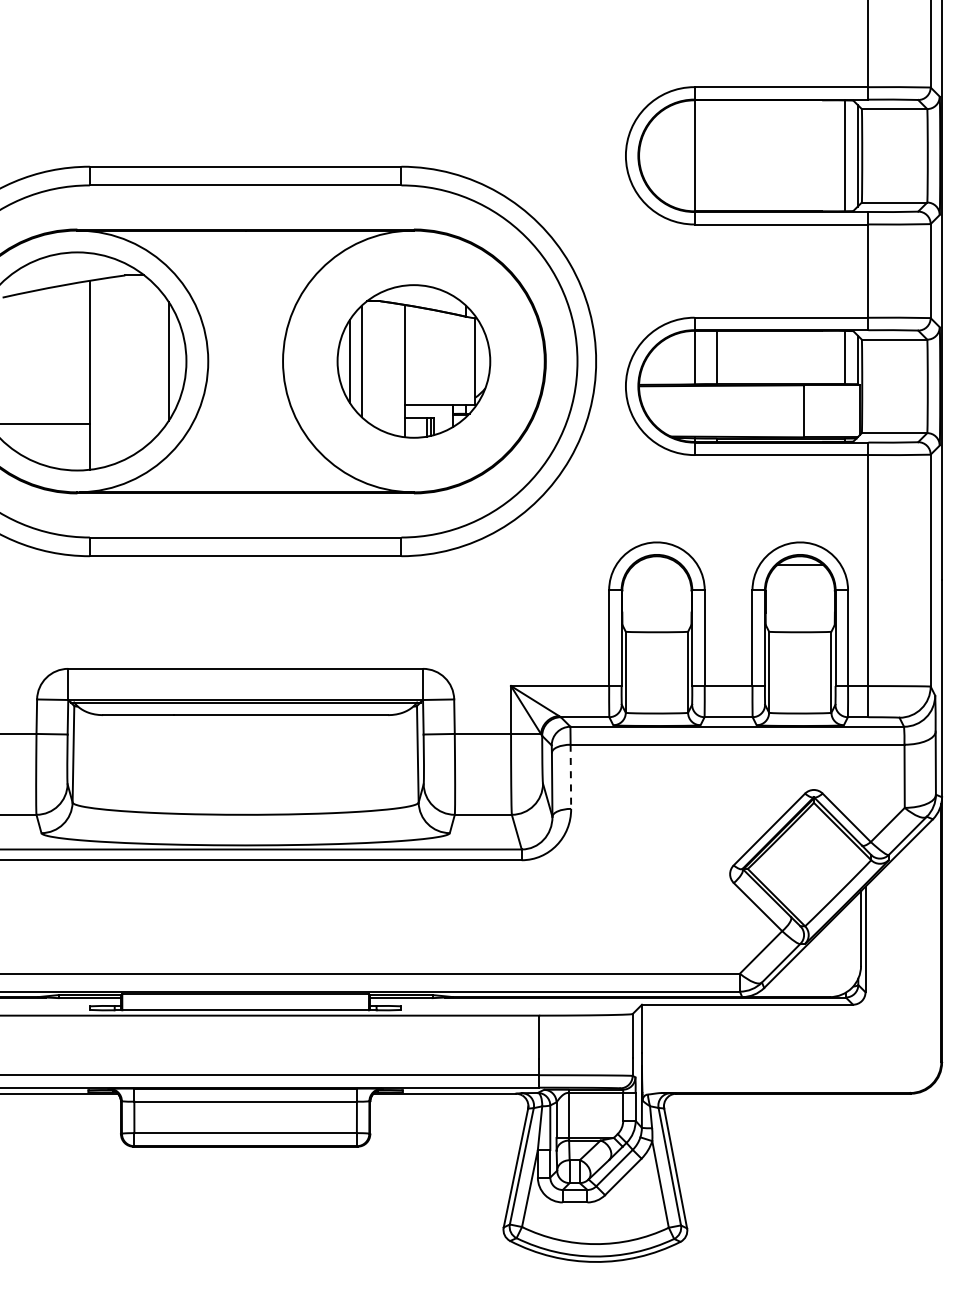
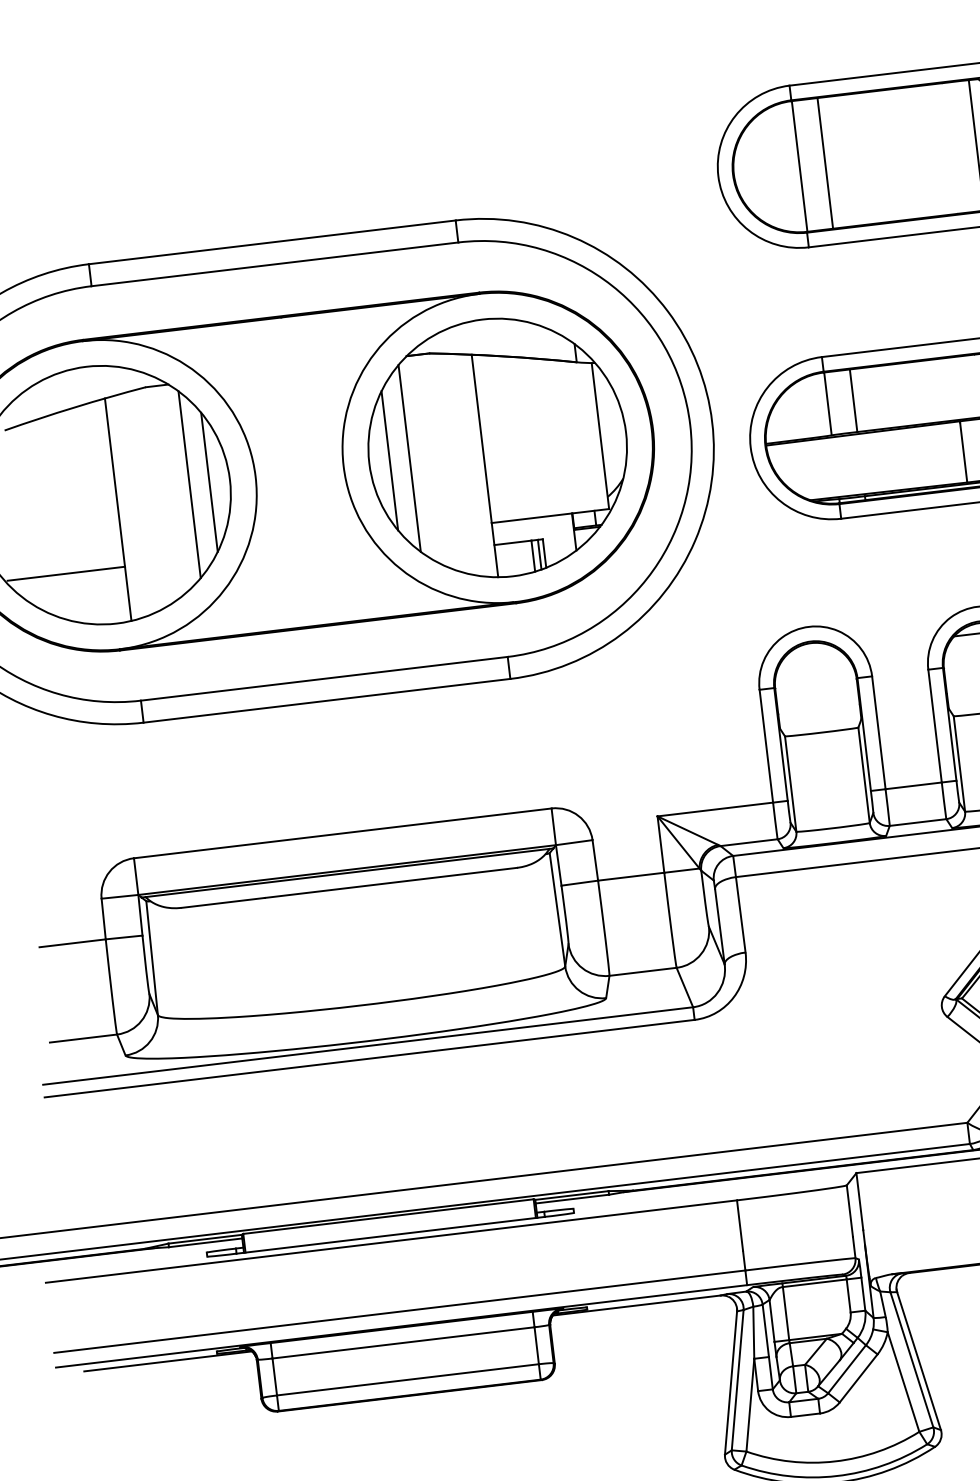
line: (716, 155) -> (824, 163), added
line: (152, 361) -> (190, 484), added
part: (413, 361) -> (497, 448), size x1.43
line: (570, 777) -> (740, 915), dashed -> solid

